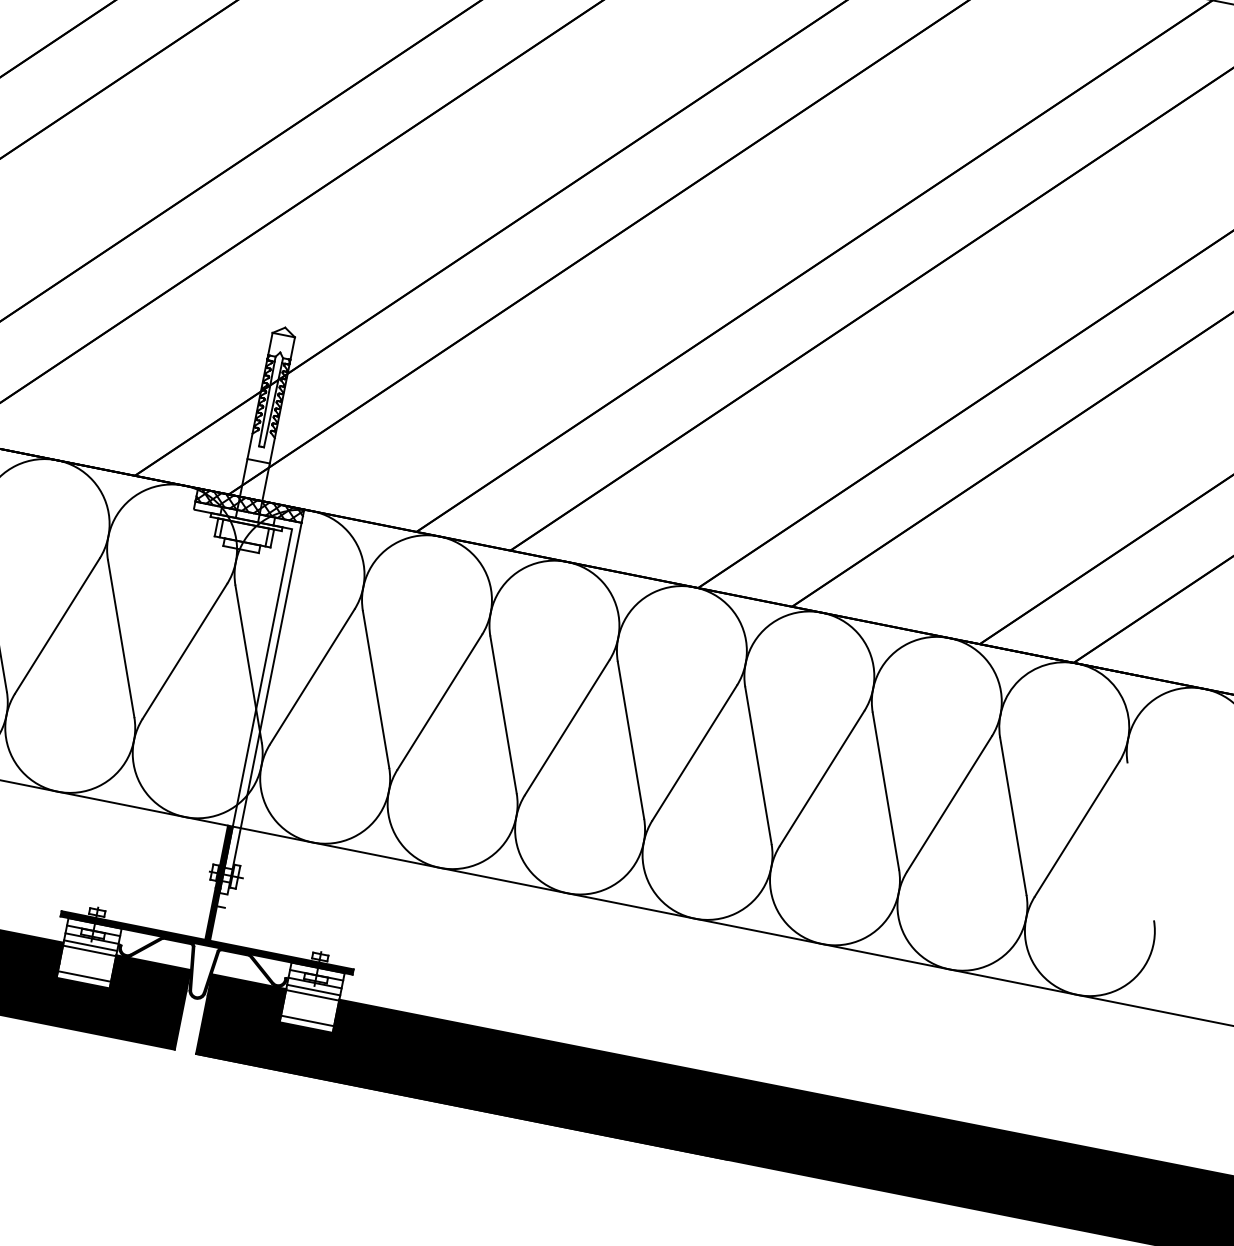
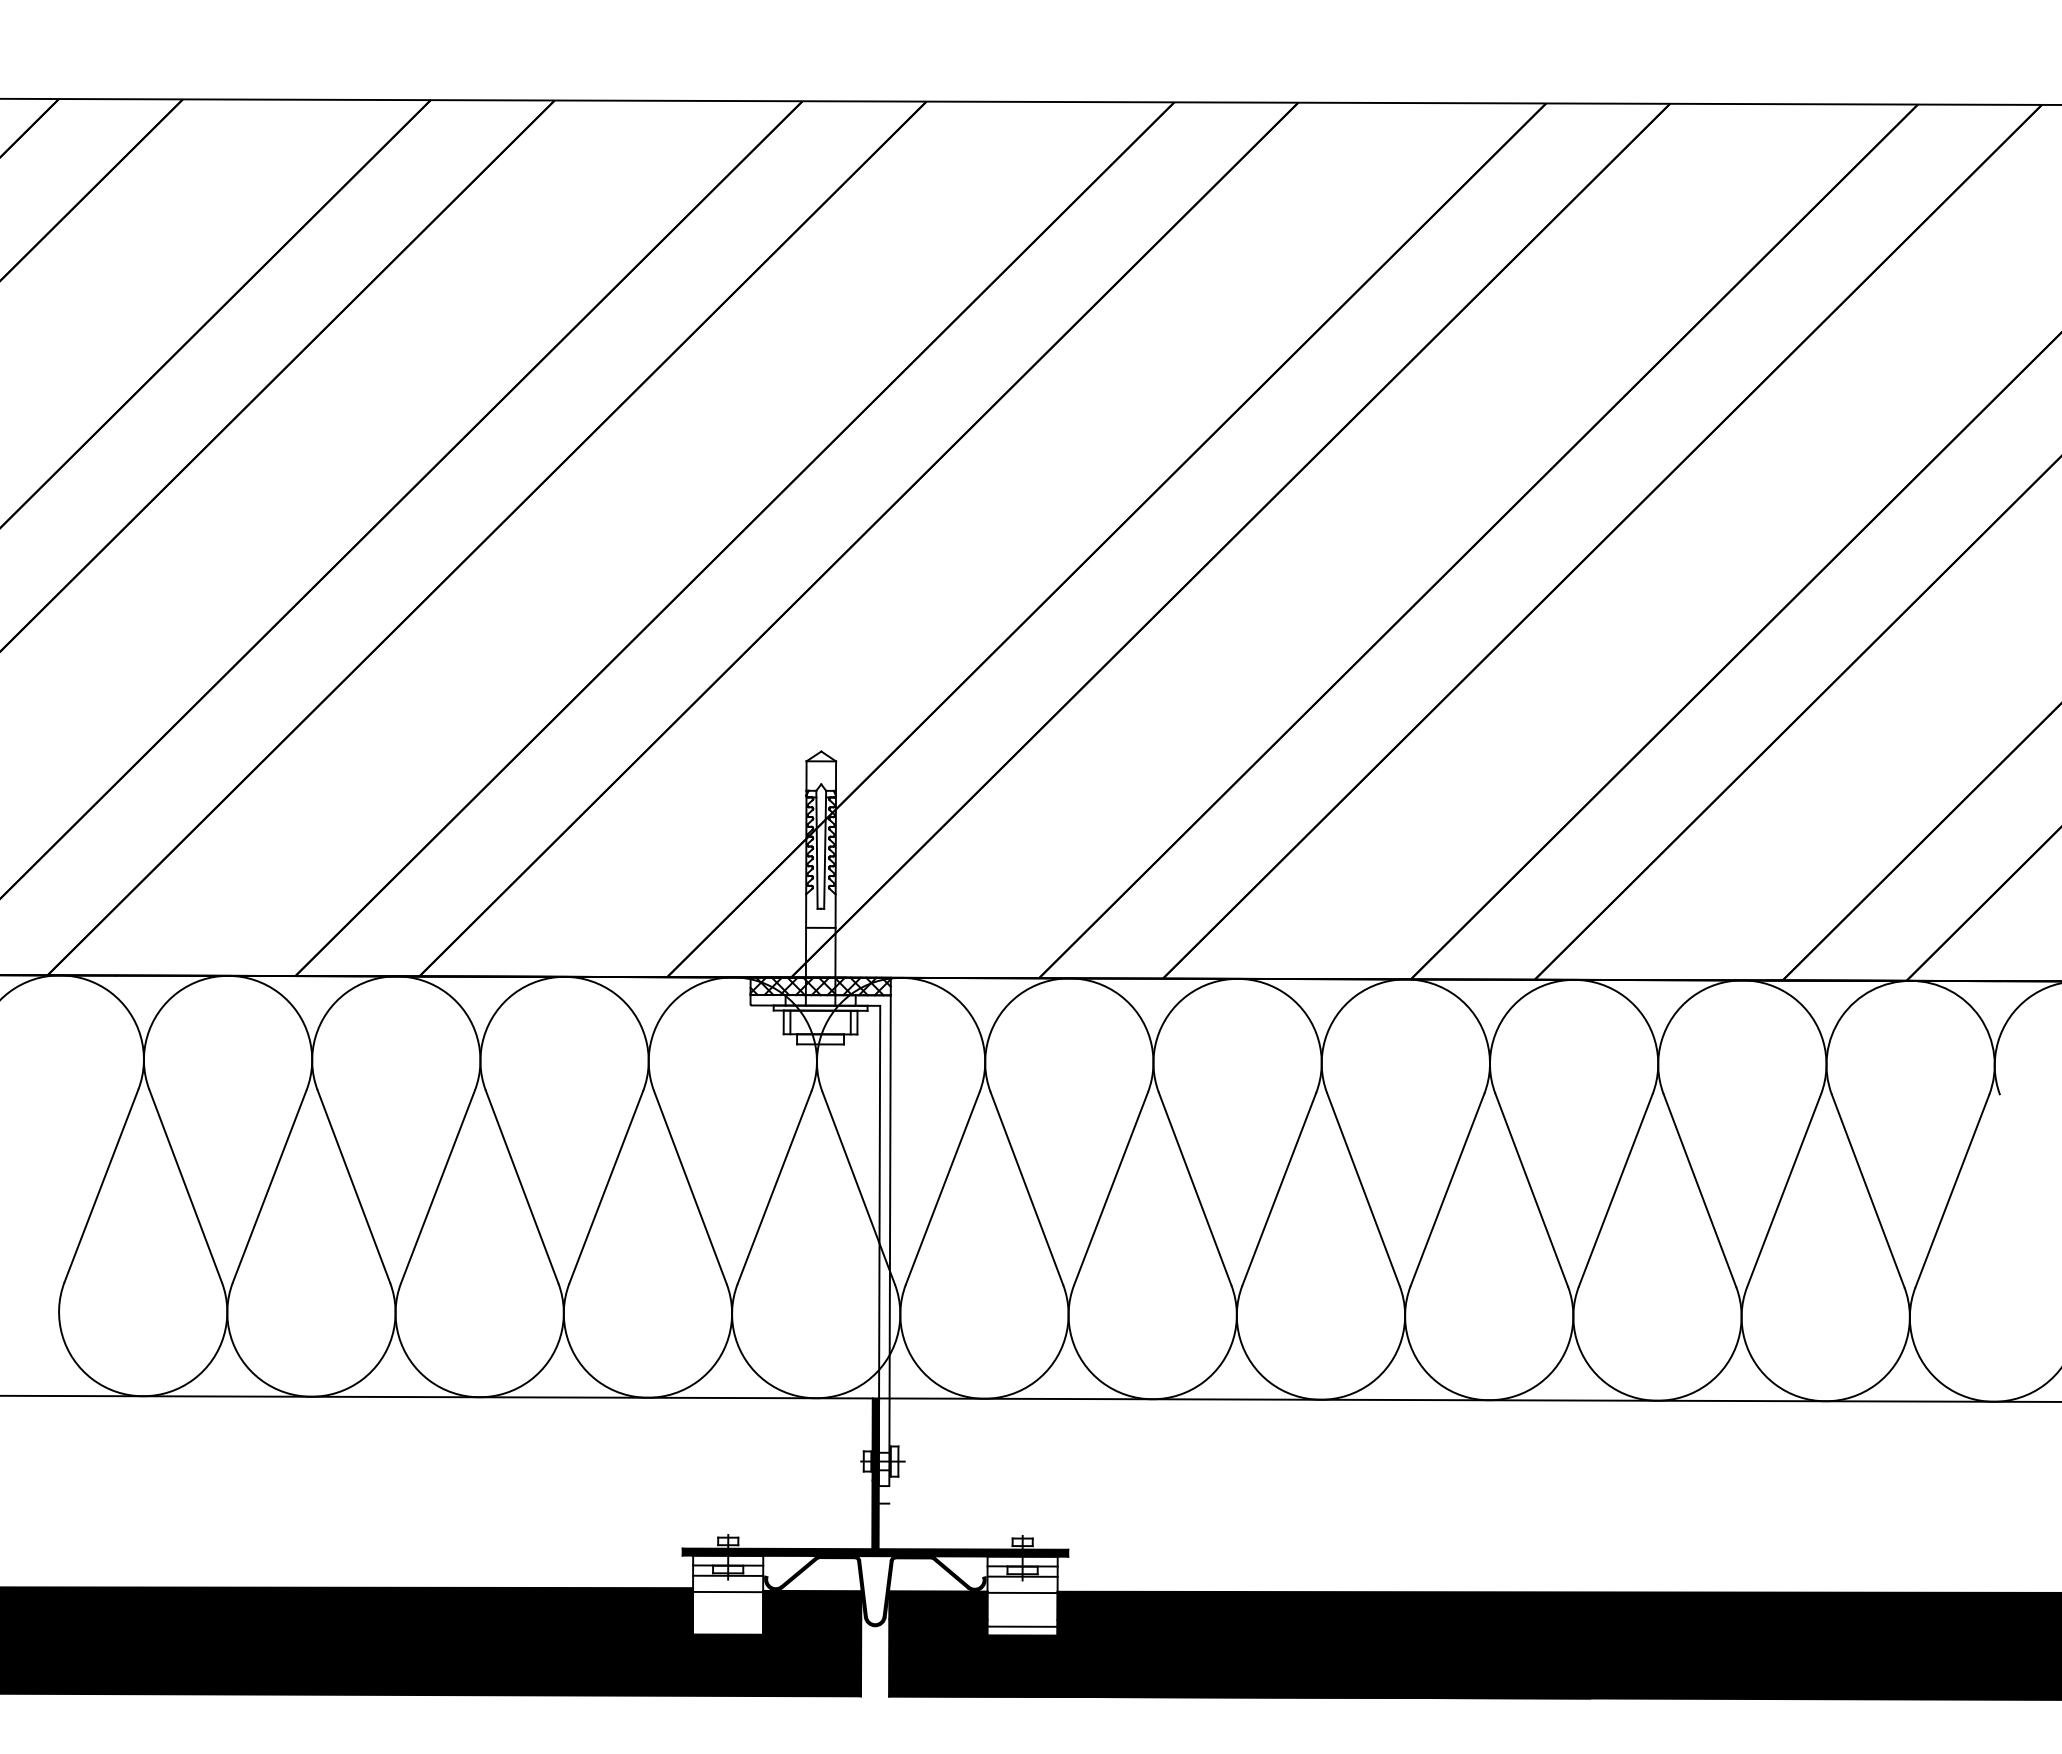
line: (90, 945) -> (728, 1585), removed
line: (84, 976) -> (727, 1625), removed
line: (313, 989) -> (1022, 1585), removed

